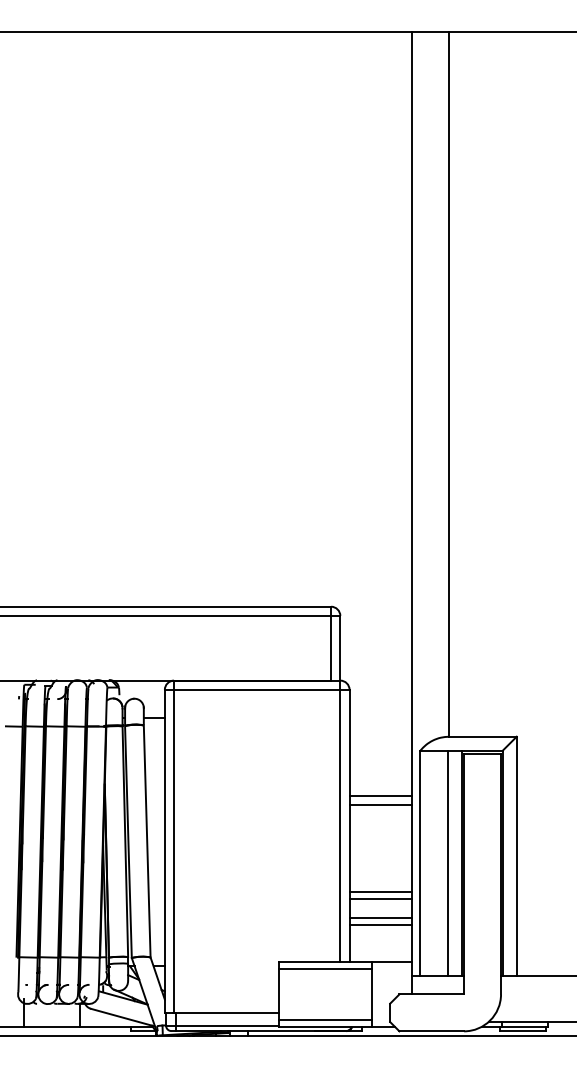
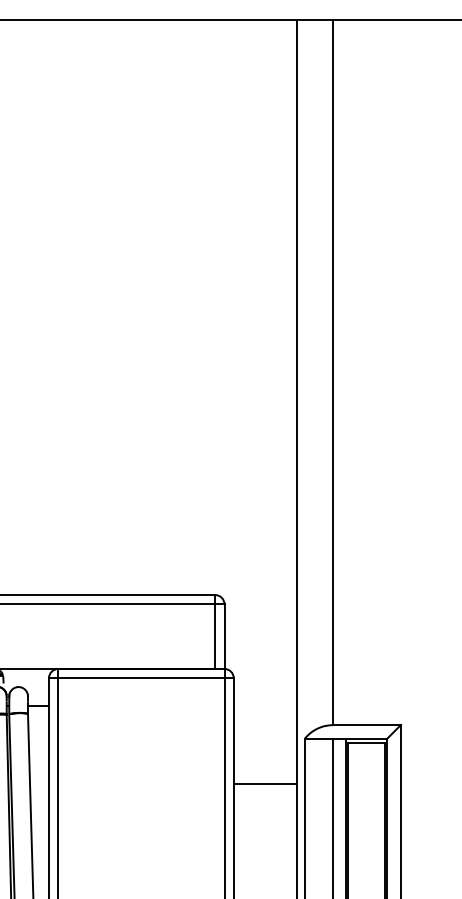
line: (380, 805) -> (264, 793), removed
line: (380, 891) -> (264, 879), removed
line: (380, 899) -> (264, 887), removed

